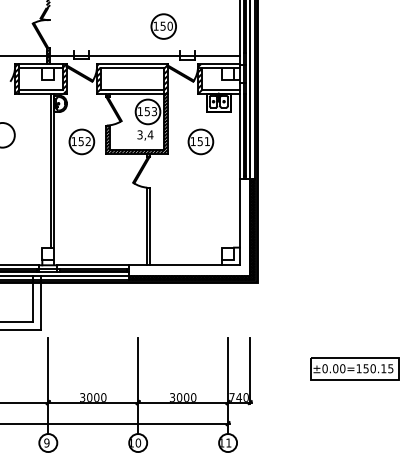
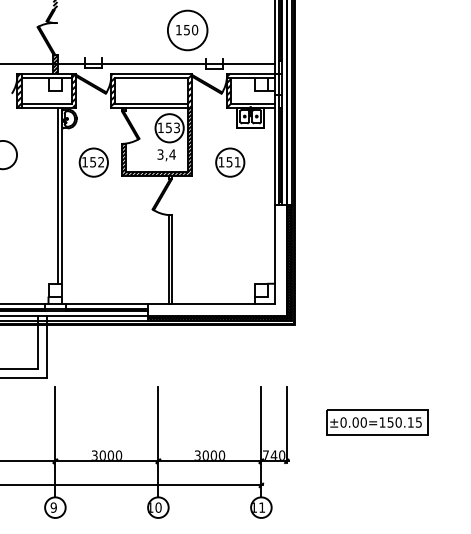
circle: (163, 26) -> (187, 30), size x1.4
part: (354, 368) -> (377, 422), moved

